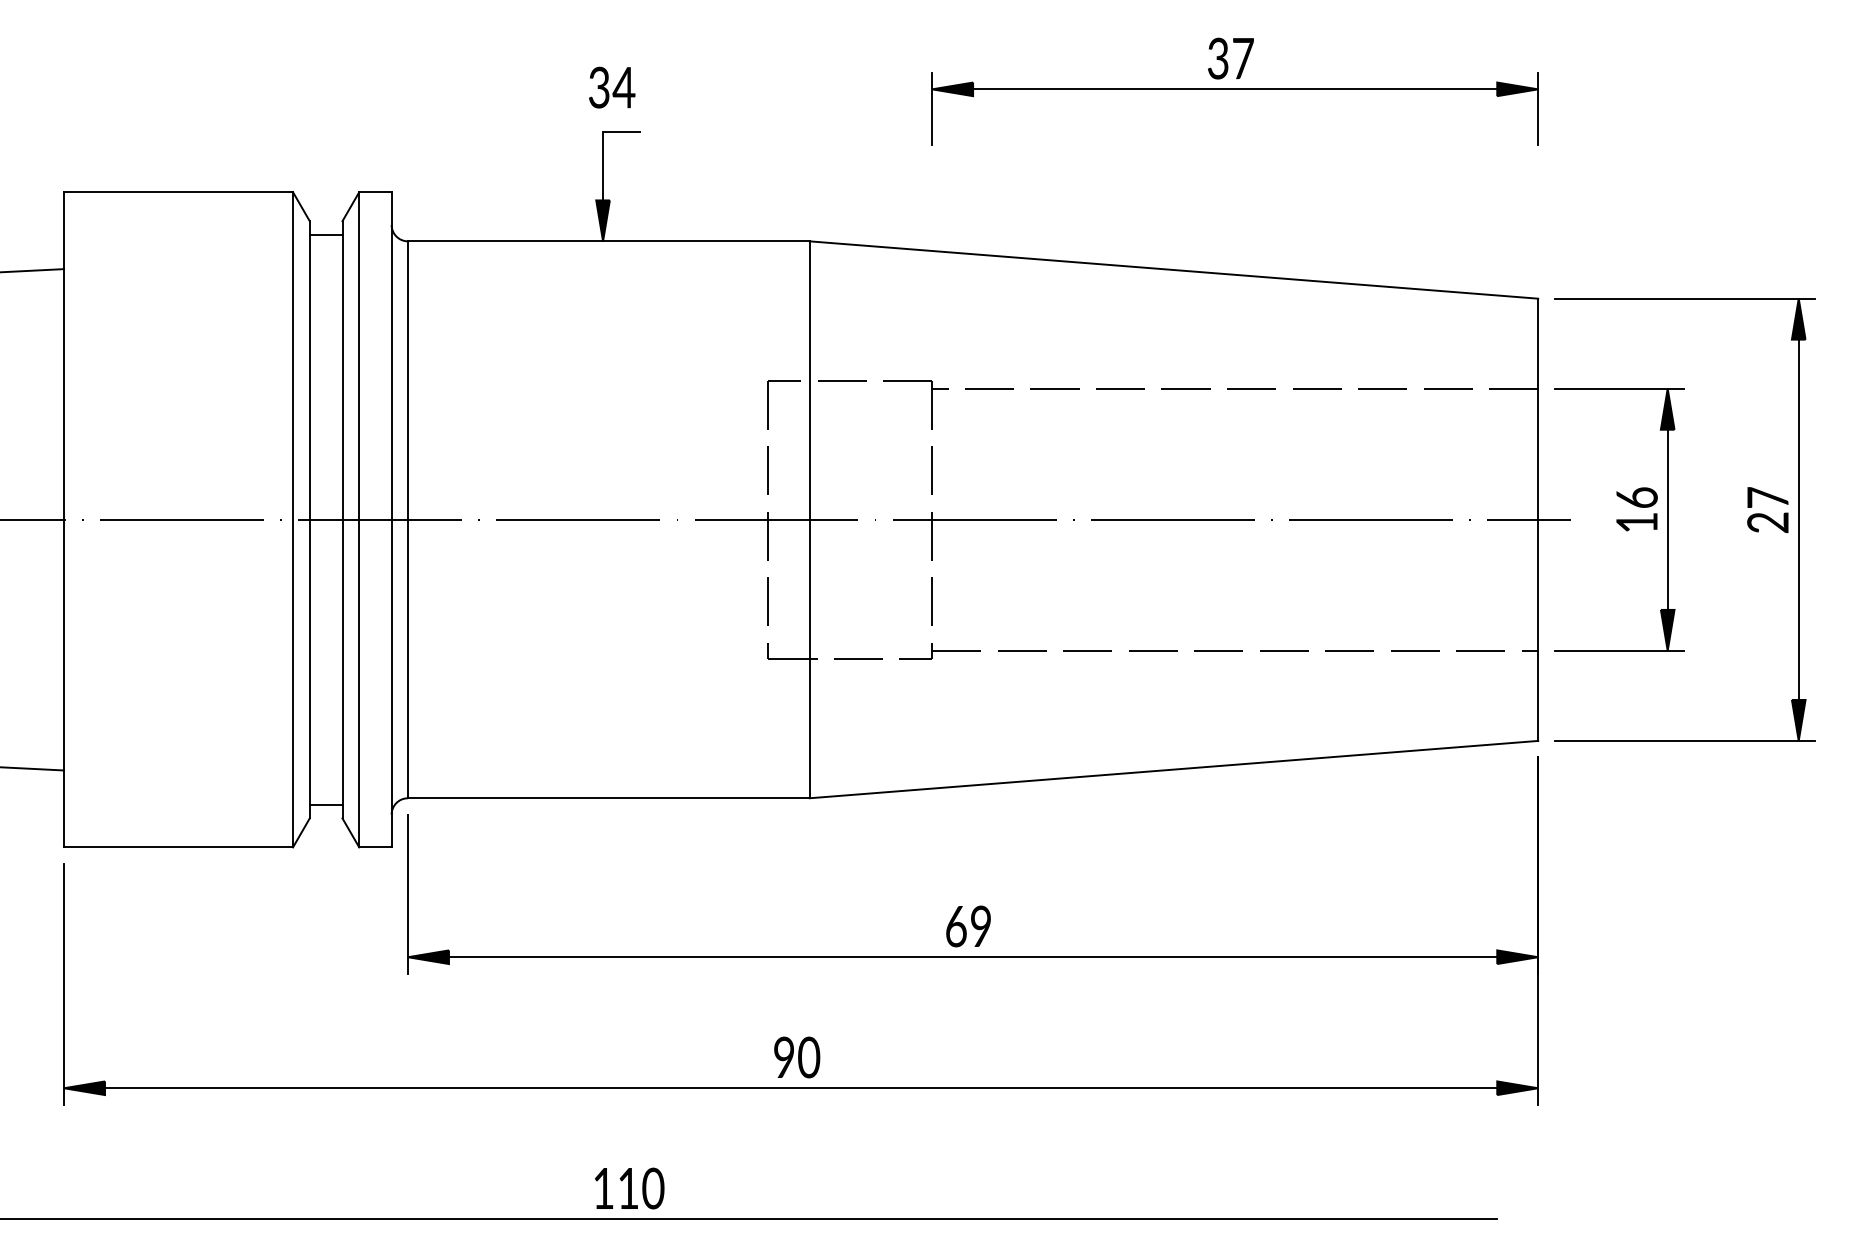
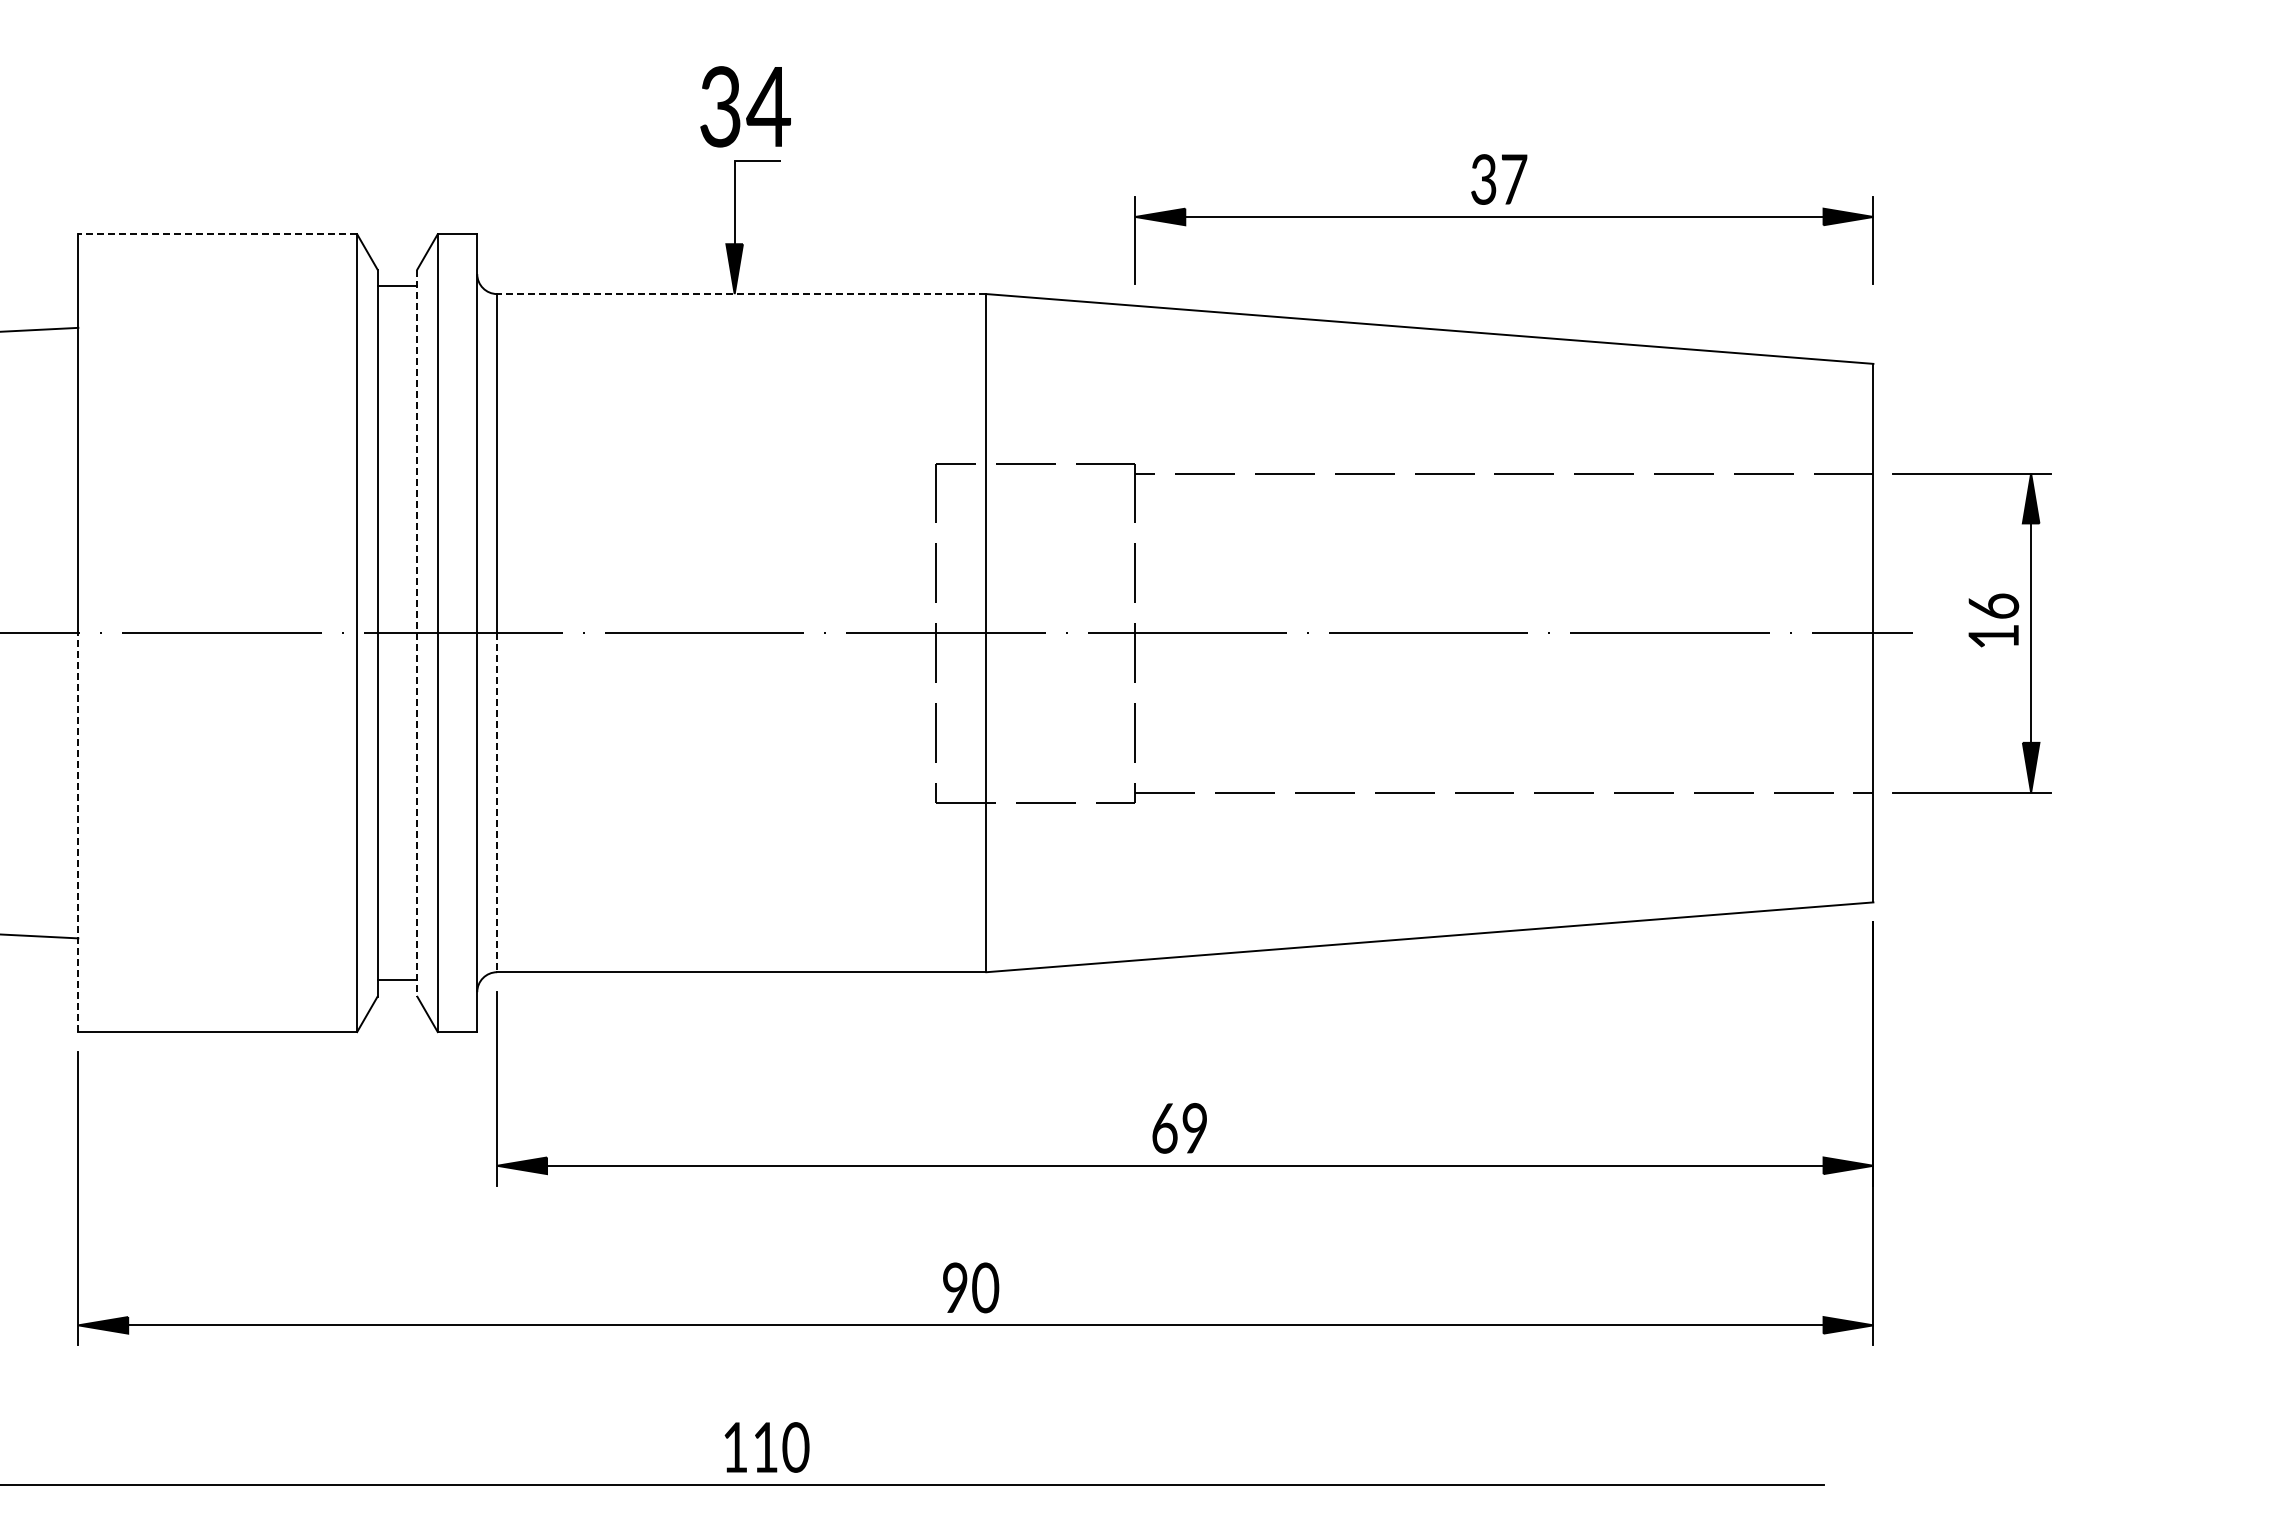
part: (611, 87) -> (745, 106), size x1.6
part: (1234, 91) -> (1503, 219), moved
line: (178, 192) -> (217, 234), solid -> dashed
line: (608, 241) -> (741, 294), solid -> dashed
line: (342, 520) -> (417, 633), solid -> dashed
part: (1746, 522) -> (2127, 636), removed
line: (408, 658) -> (497, 802), solid -> dashed
line: (64, 683) -> (78, 832), solid -> dashed

